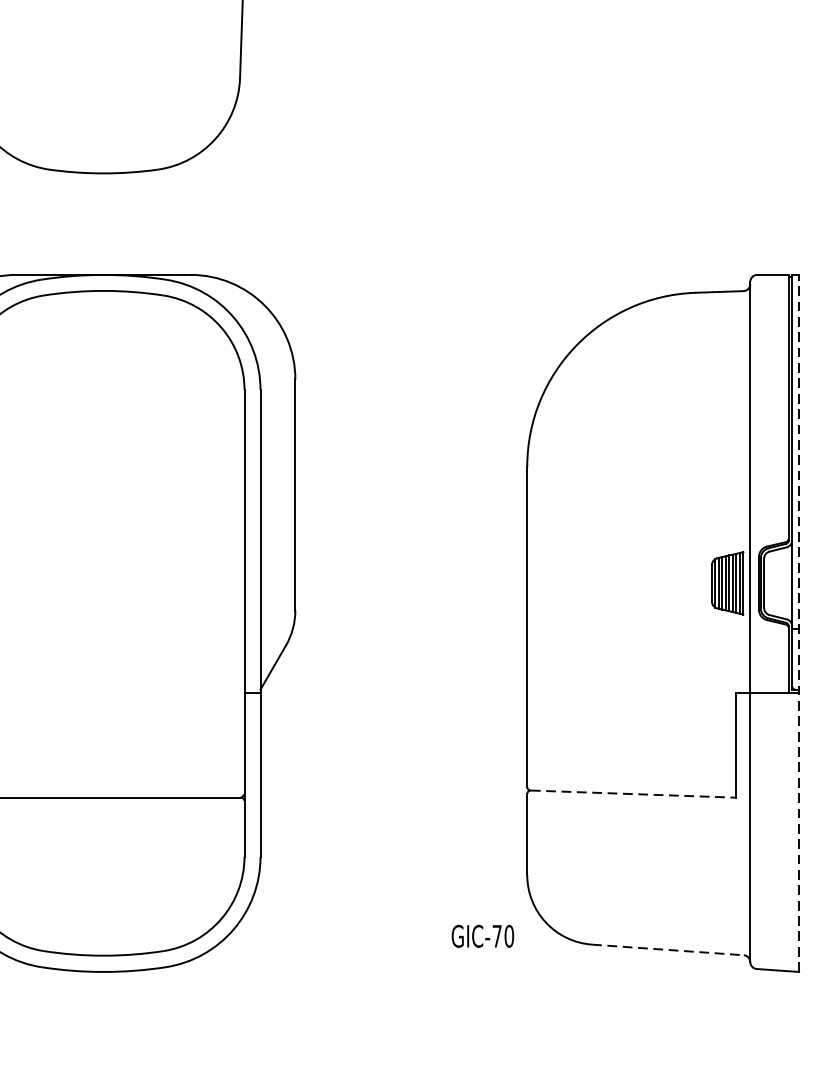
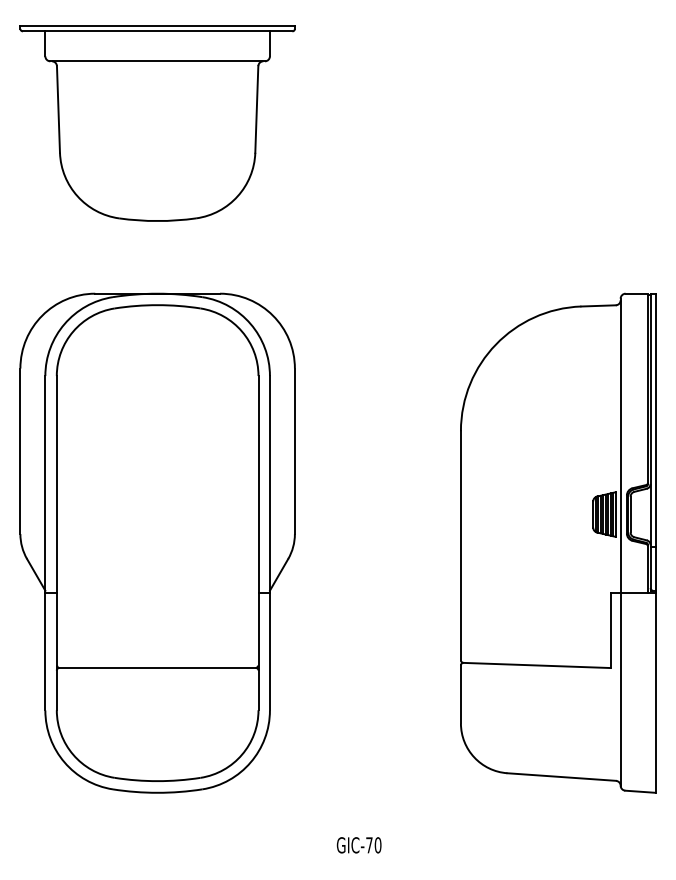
line: (798, 623) -> (655, 543), dashed -> solid
line: (634, 794) -> (537, 665), dashed -> solid
text: (481, 936) -> (358, 845), moved
line: (669, 950) -> (562, 777), dashed -> solid

